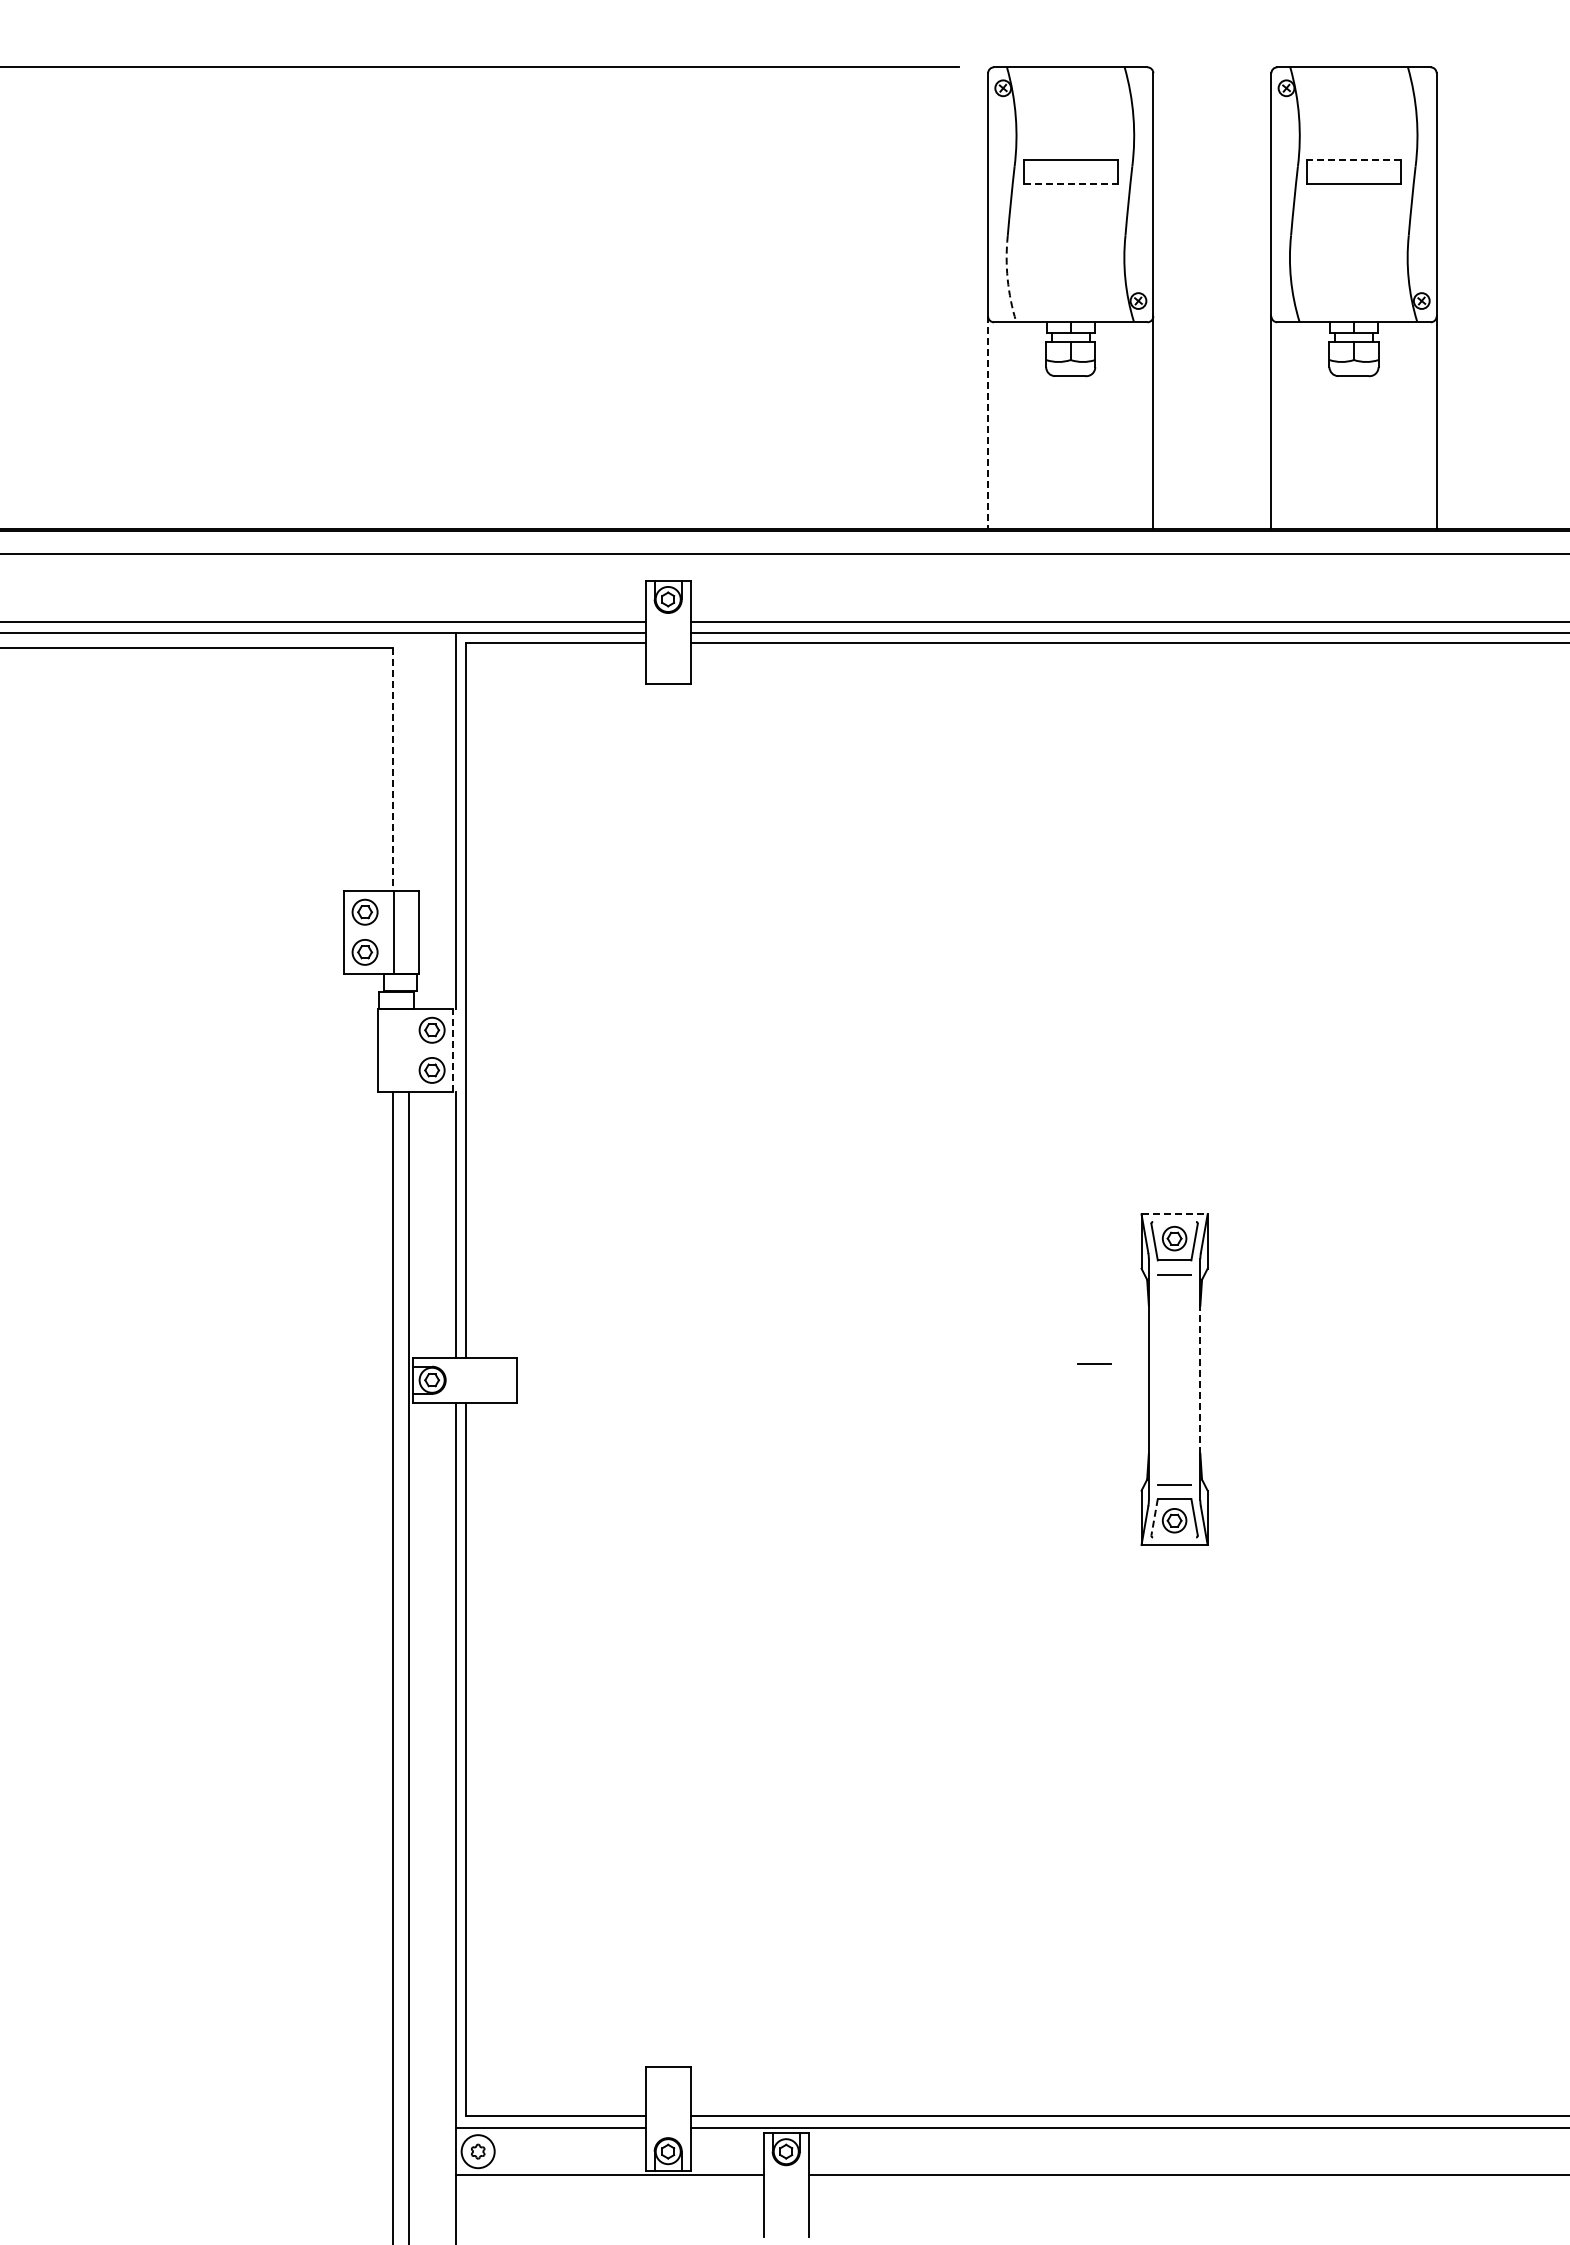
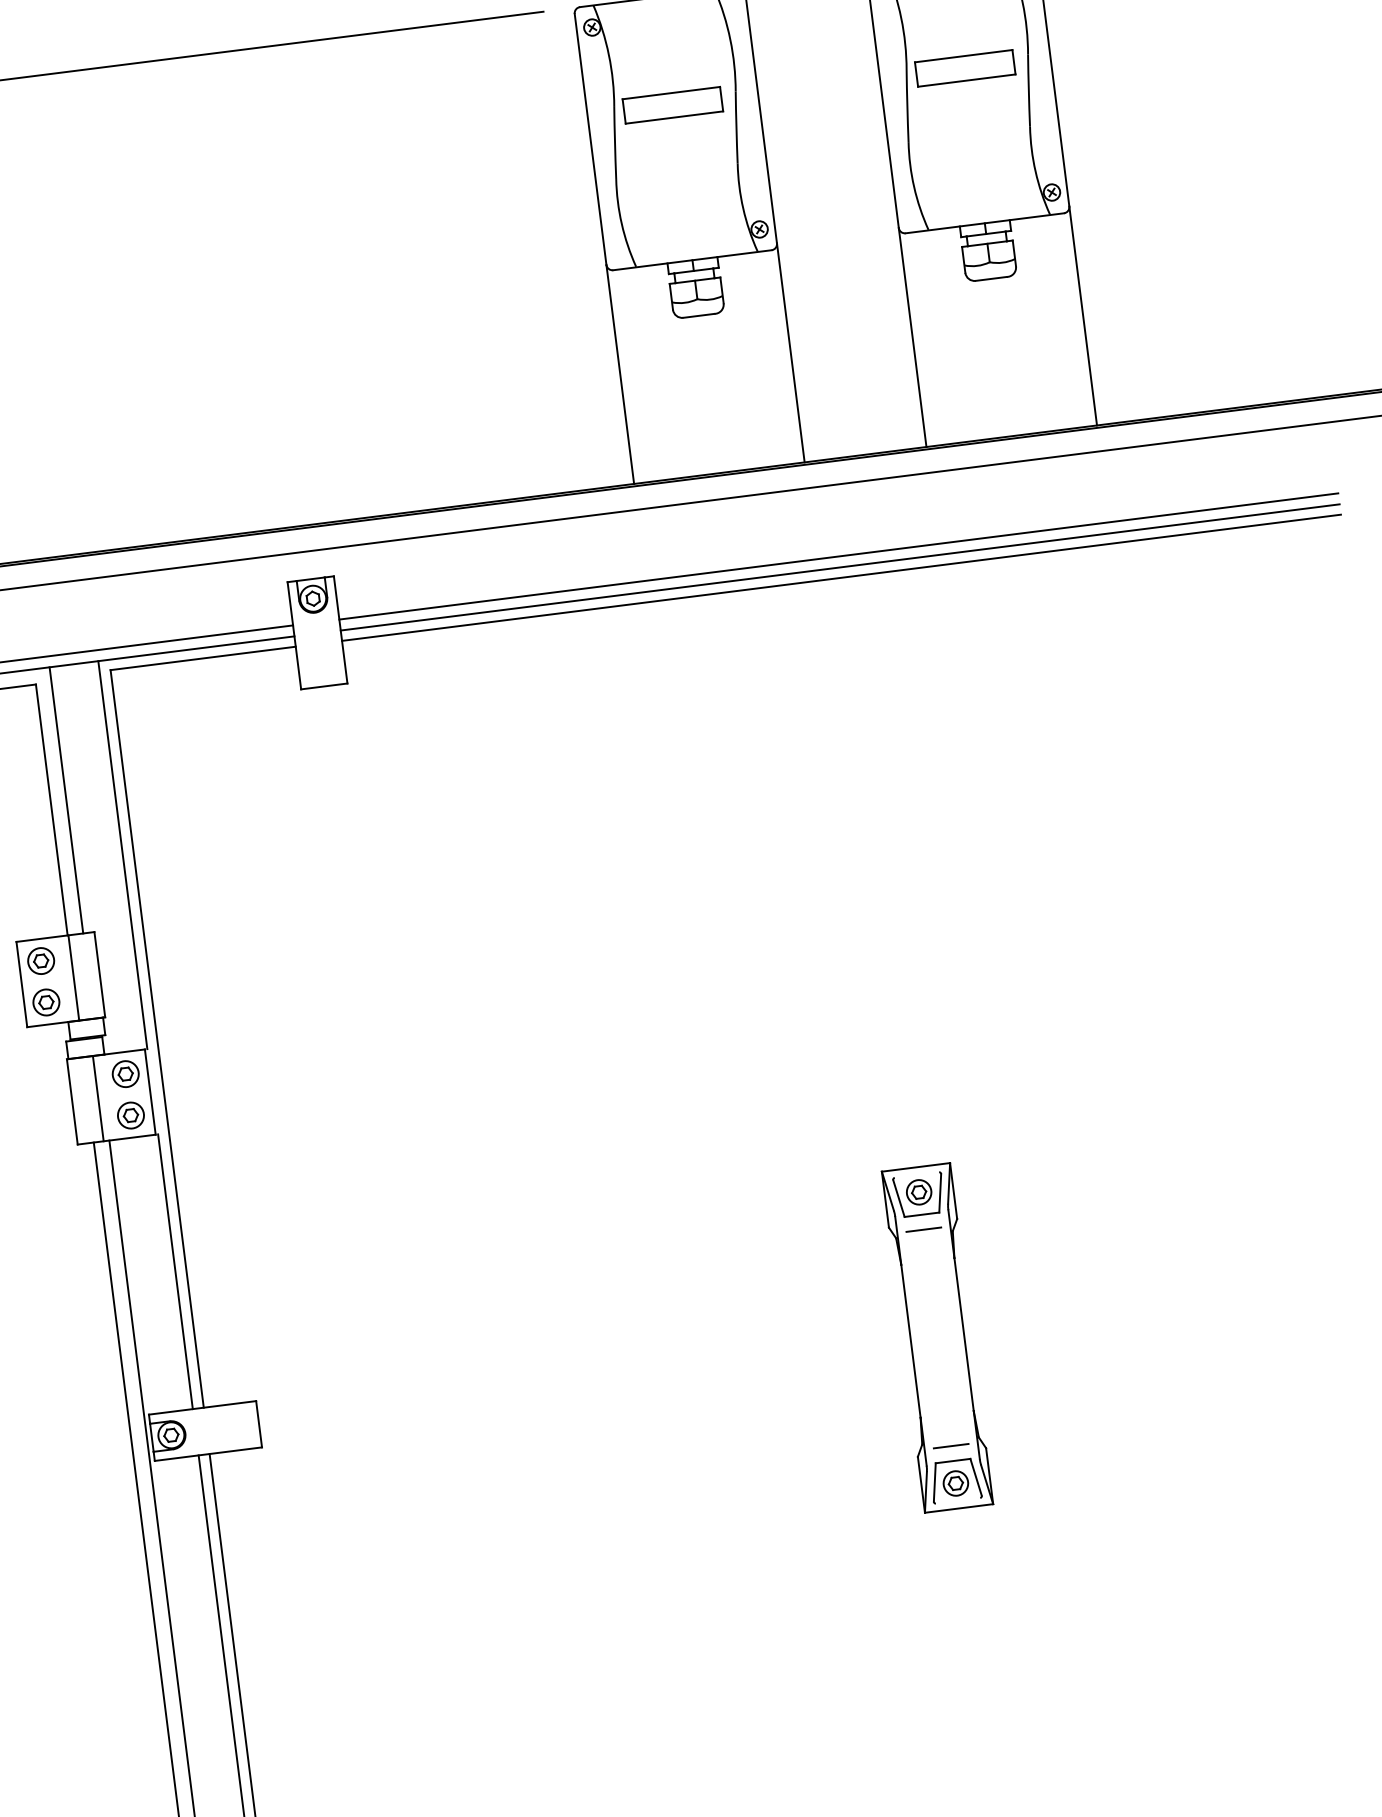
line: (1353, 160) -> (963, 56), dashed -> solid
line: (1071, 184) -> (675, 117), dashed -> solid
arc: (1007, 279) -> (621, 224), dashed -> solid
line: (988, 423) -> (620, 375), dashed -> solid
line: (408, 762) -> (66, 800), added
line: (393, 769) -> (51, 810), dashed -> solid
line: (453, 1049) -> (150, 1091), dashed -> solid
line: (403, 1050) -> (98, 1098), added
line: (1175, 1214) -> (916, 1167), dashed -> solid
line: (1094, 1363) -> (852, 1331), removed
line: (1200, 1379) -> (964, 1334), dashed -> solid
line: (1154, 1517) -> (934, 1482), dashed -> solid

